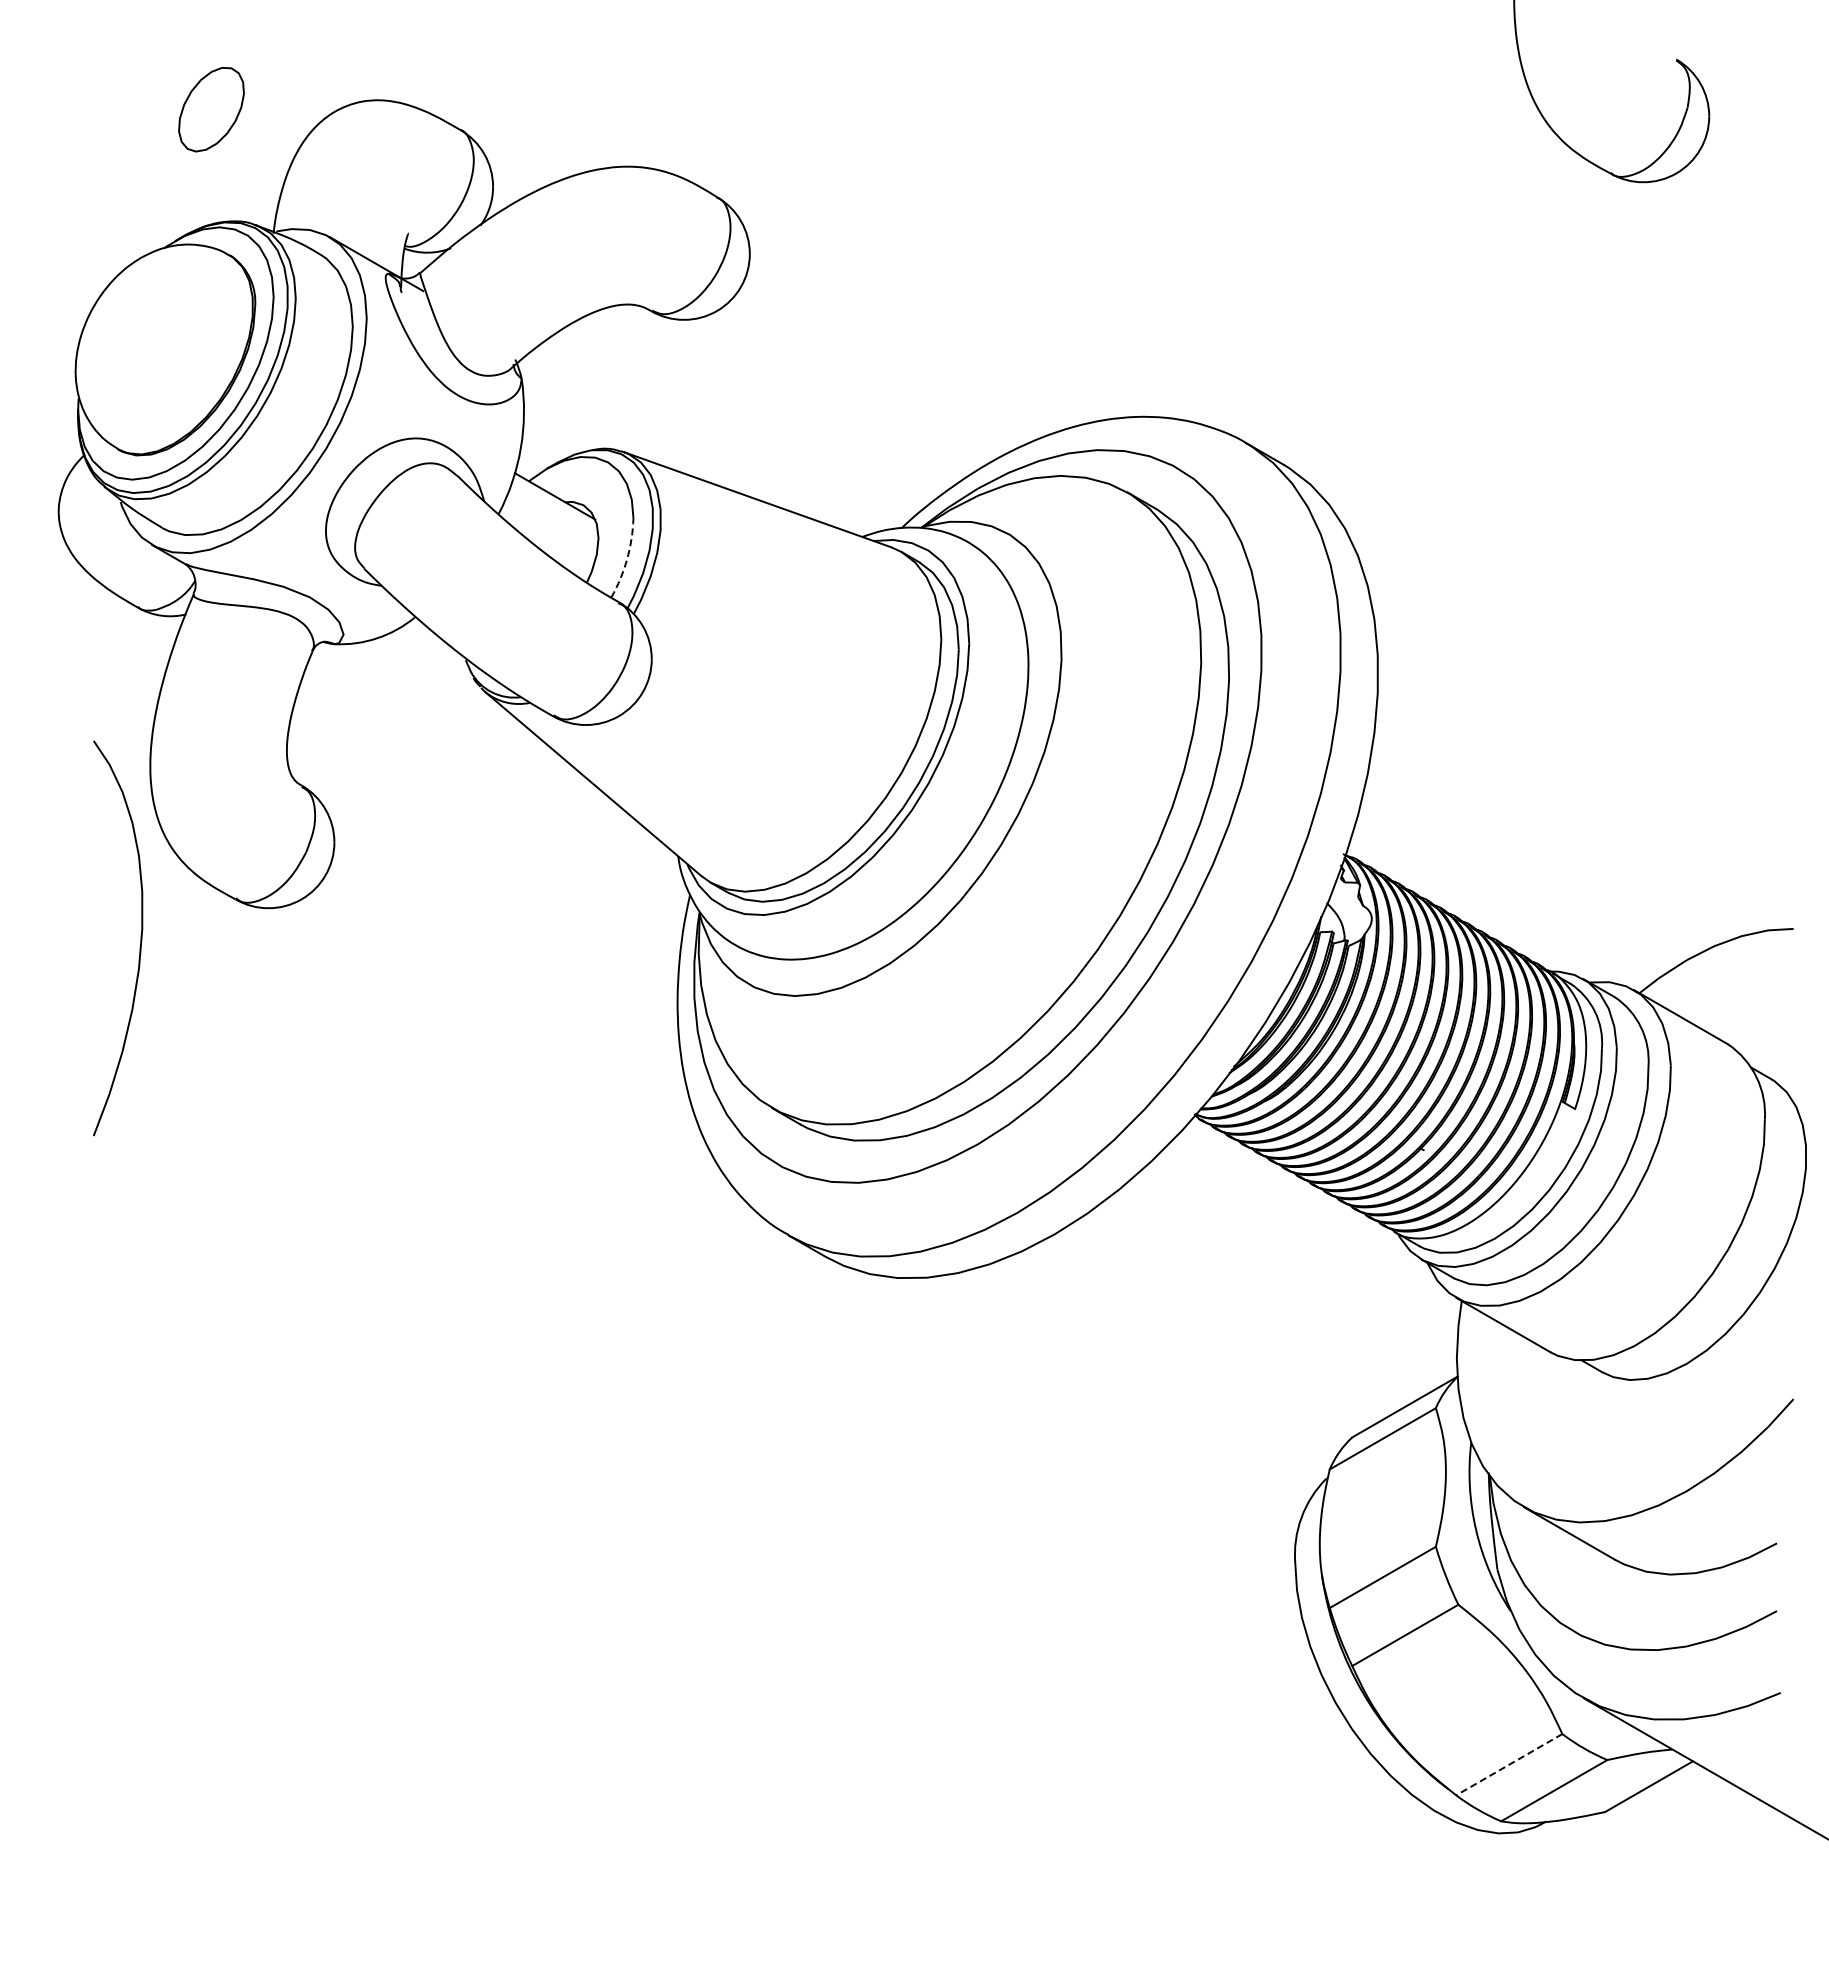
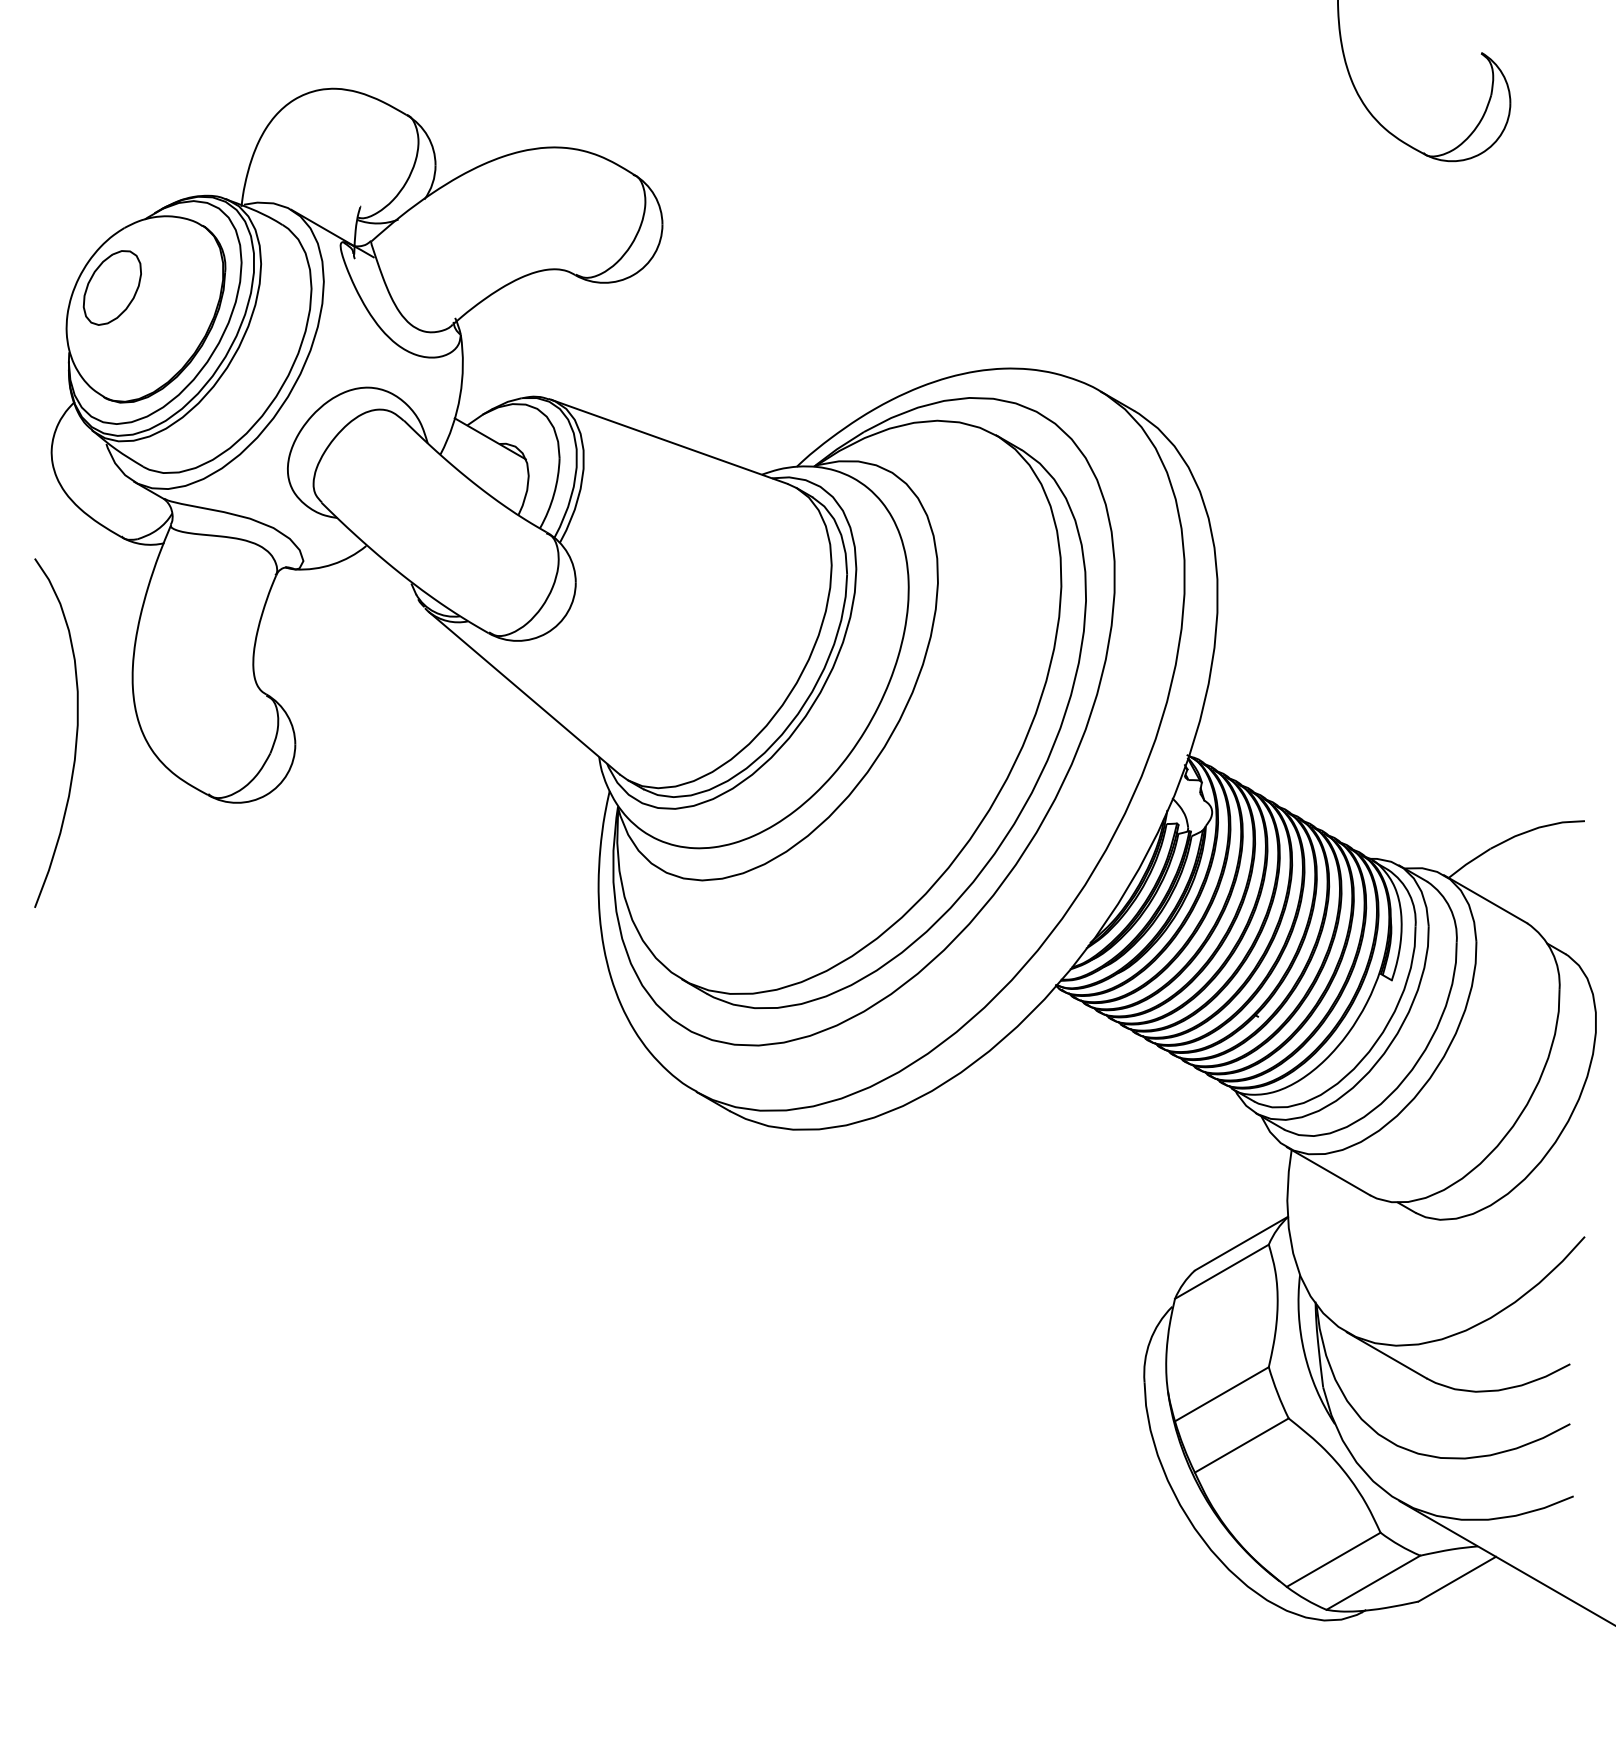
part: (211, 109) -> (112, 287), moved
arc: (627, 559) -> (554, 494), dashed -> solid
curve: (140, 938) -> (76, 733), moved
line: (1508, 1764) -> (1332, 1559), dashed -> solid

